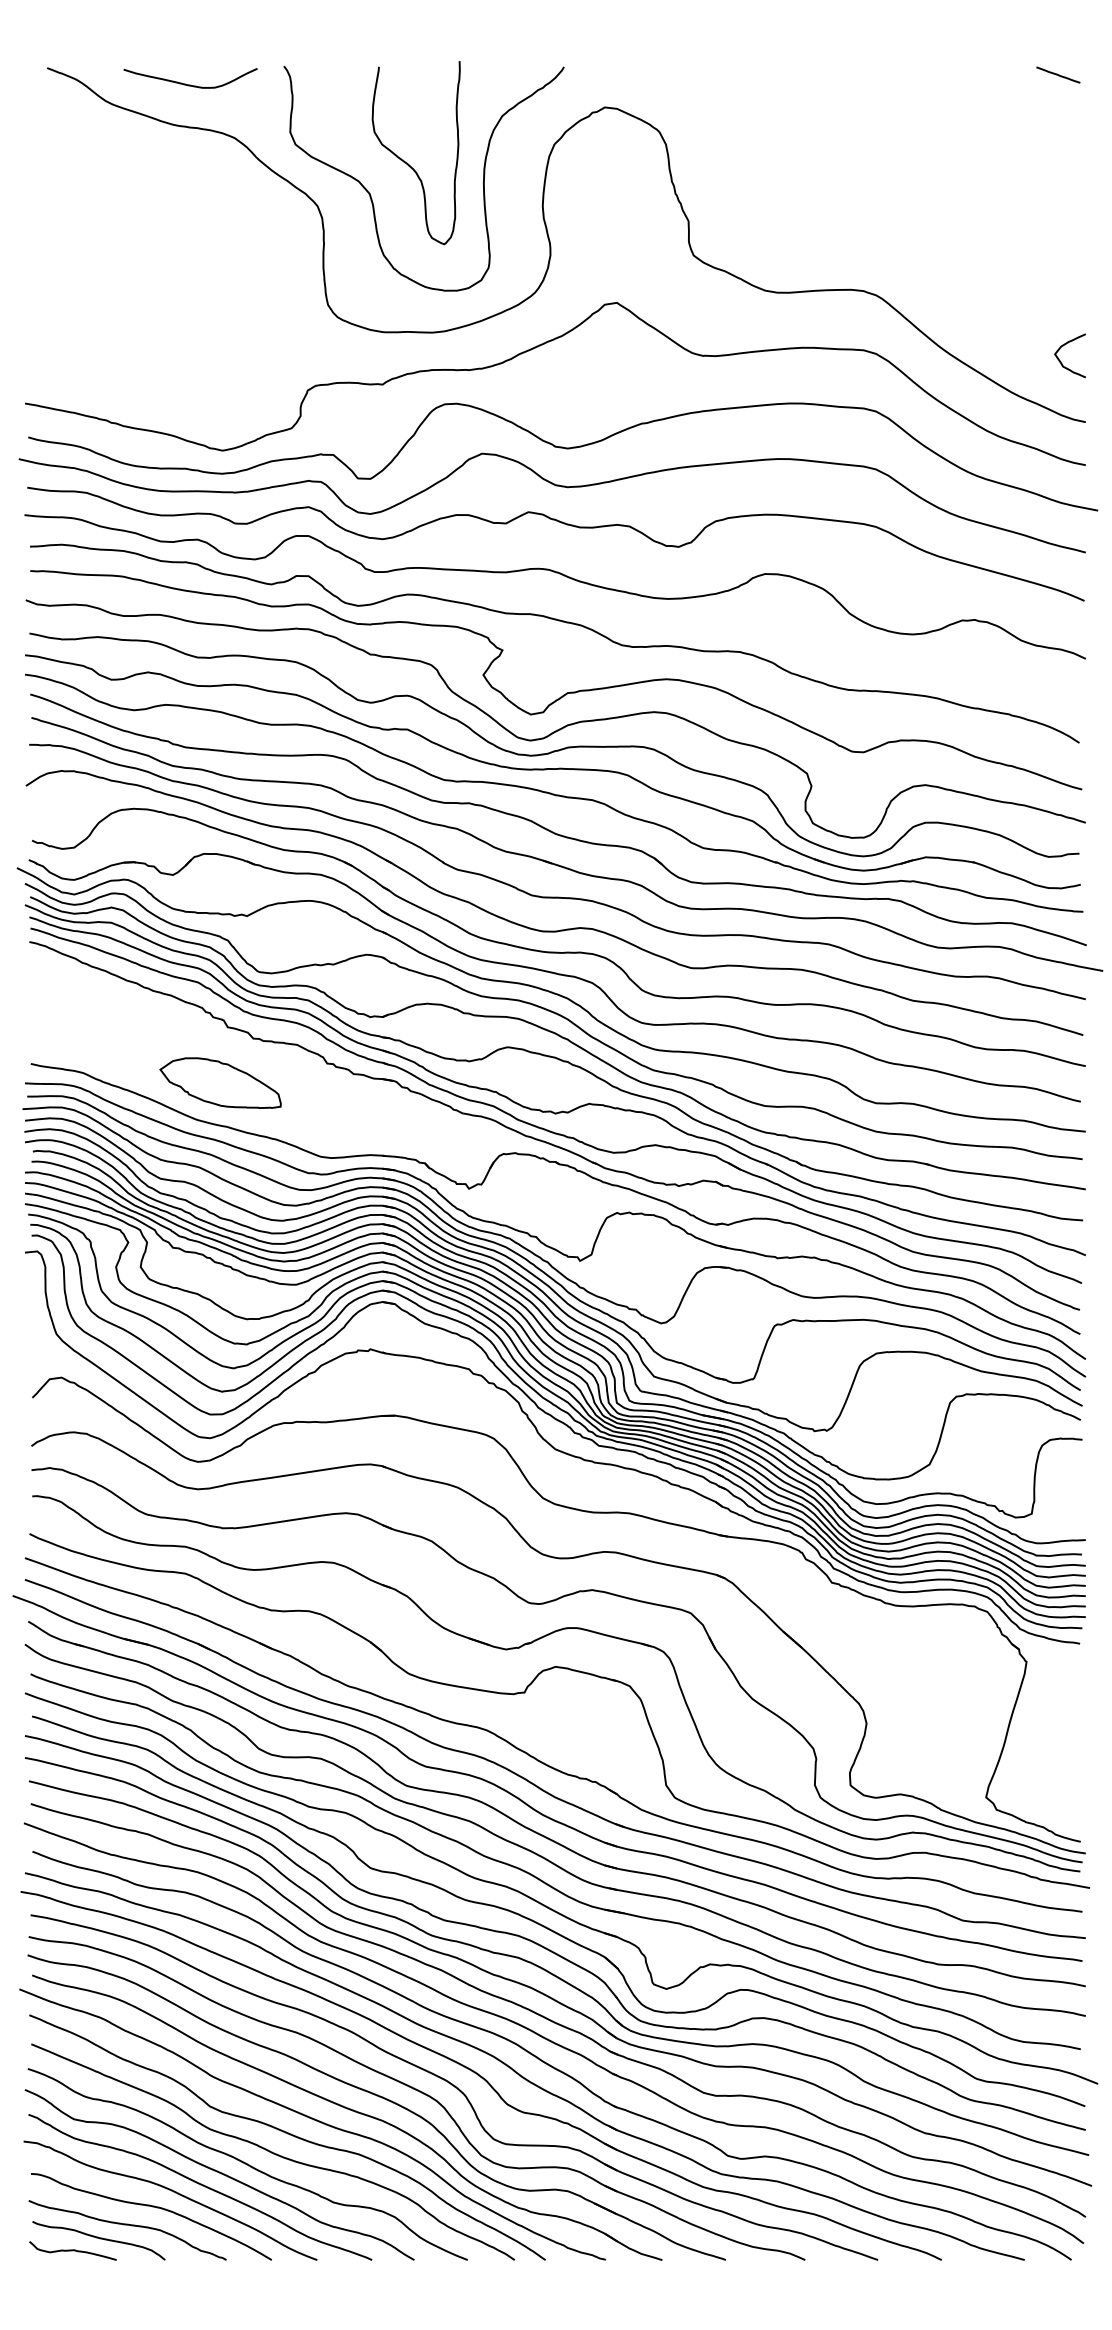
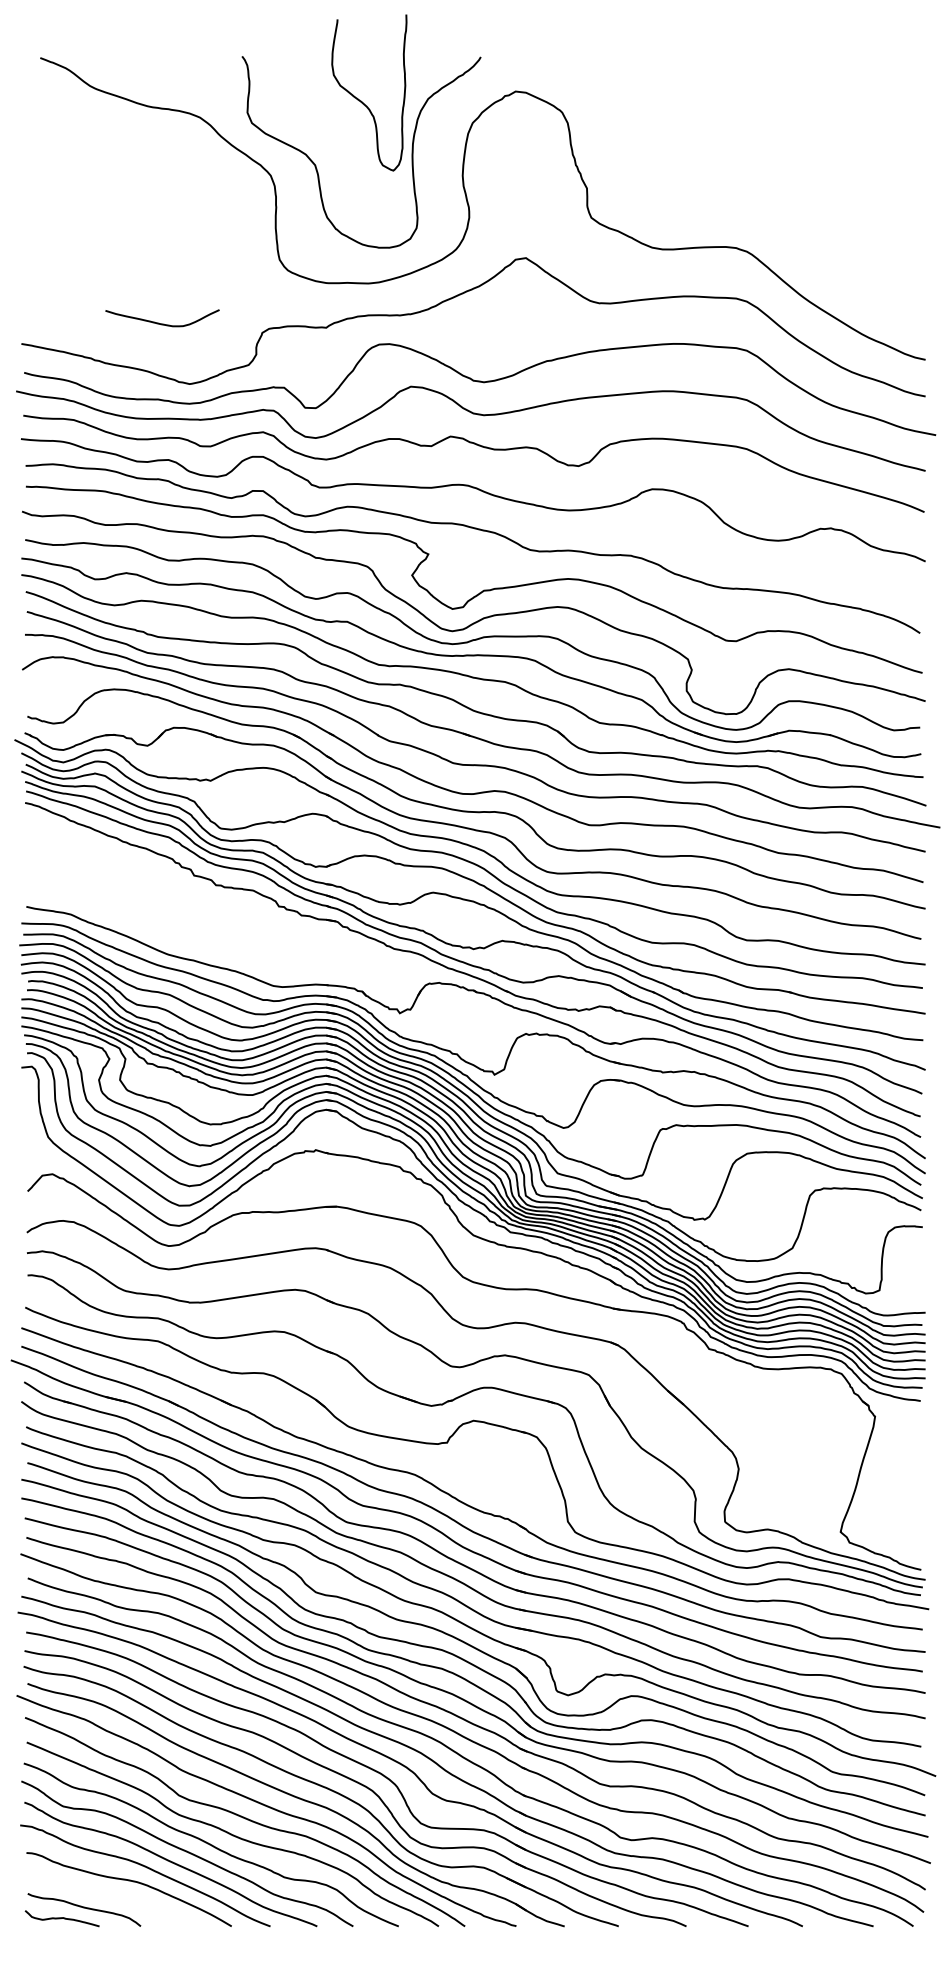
line: (1058, 74) -> (902, 63), removed
curve: (190, 84) -> (162, 323), moved
curve: (407, 162) -> (361, 100), moved
curve: (1061, 361) -> (904, 308), removed
part: (220, 1082) -> (188, 922), removed
curve: (127, 2225) -> (108, 1896), removed

